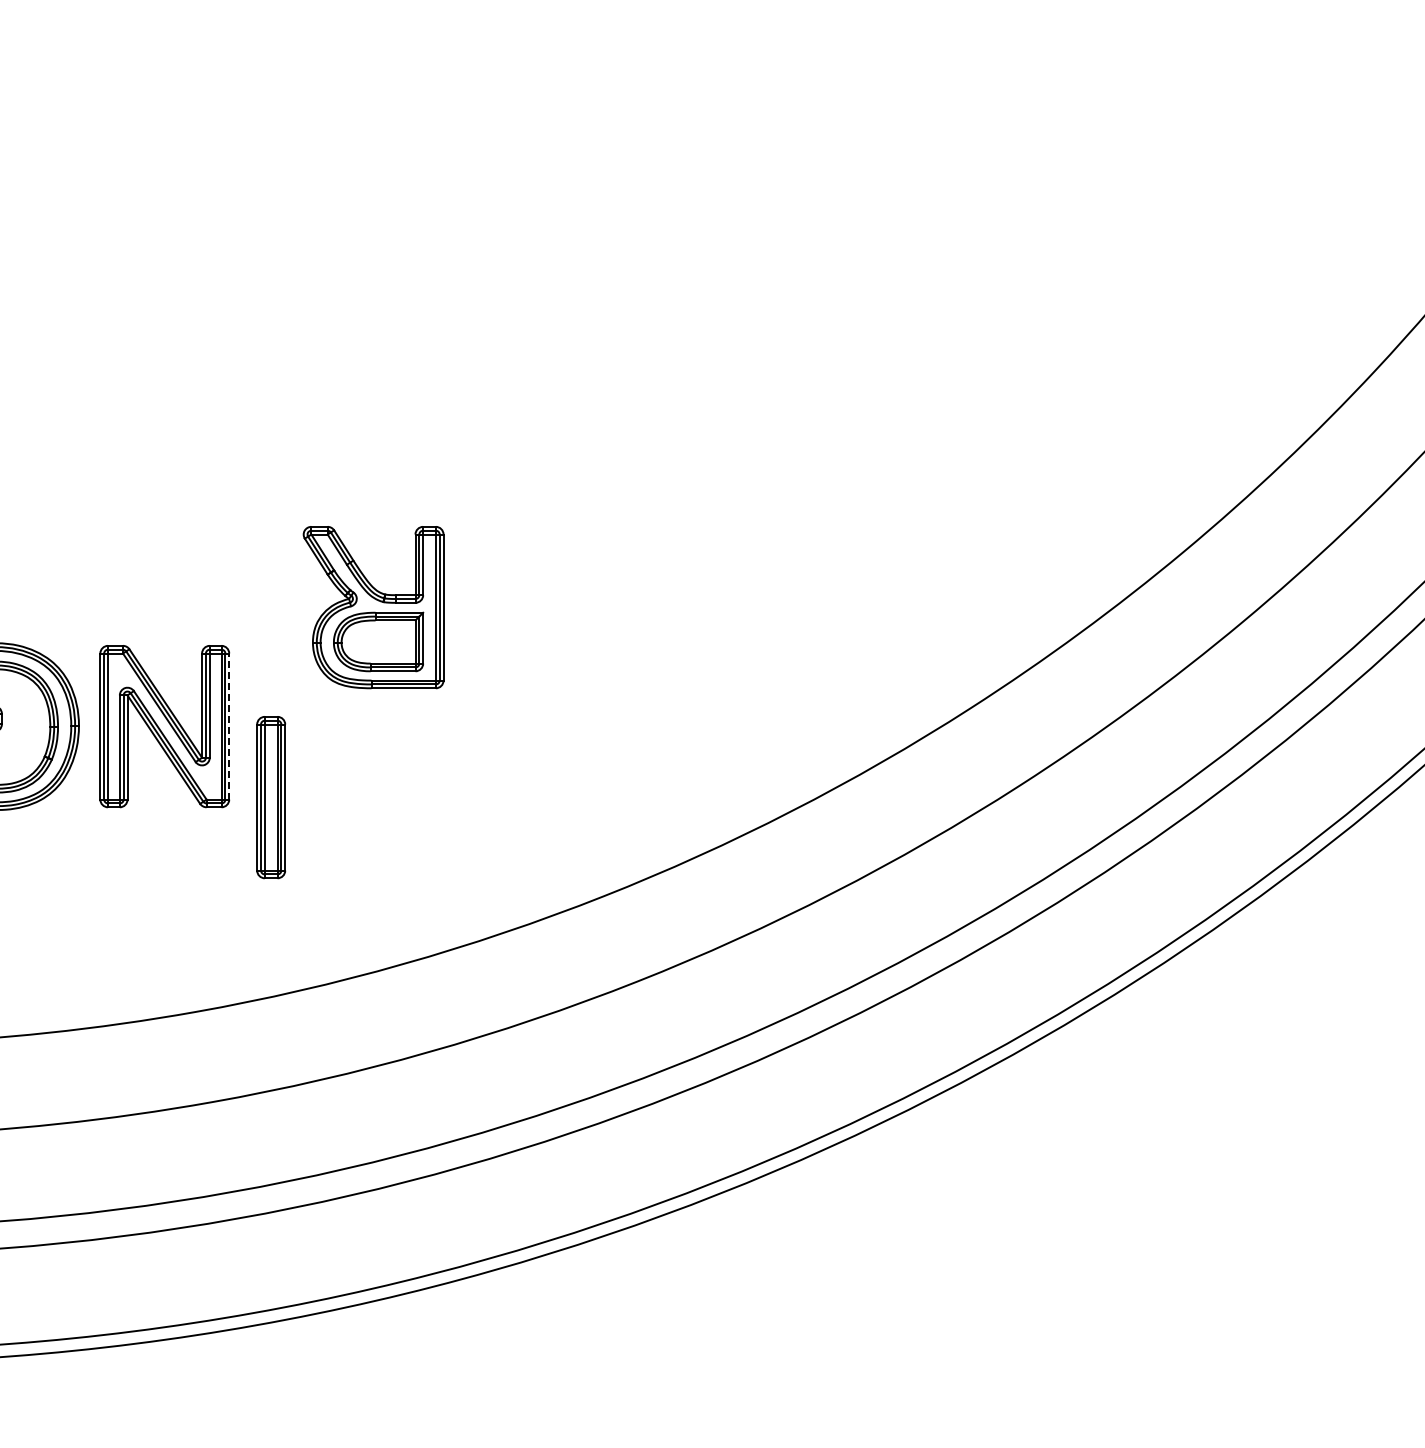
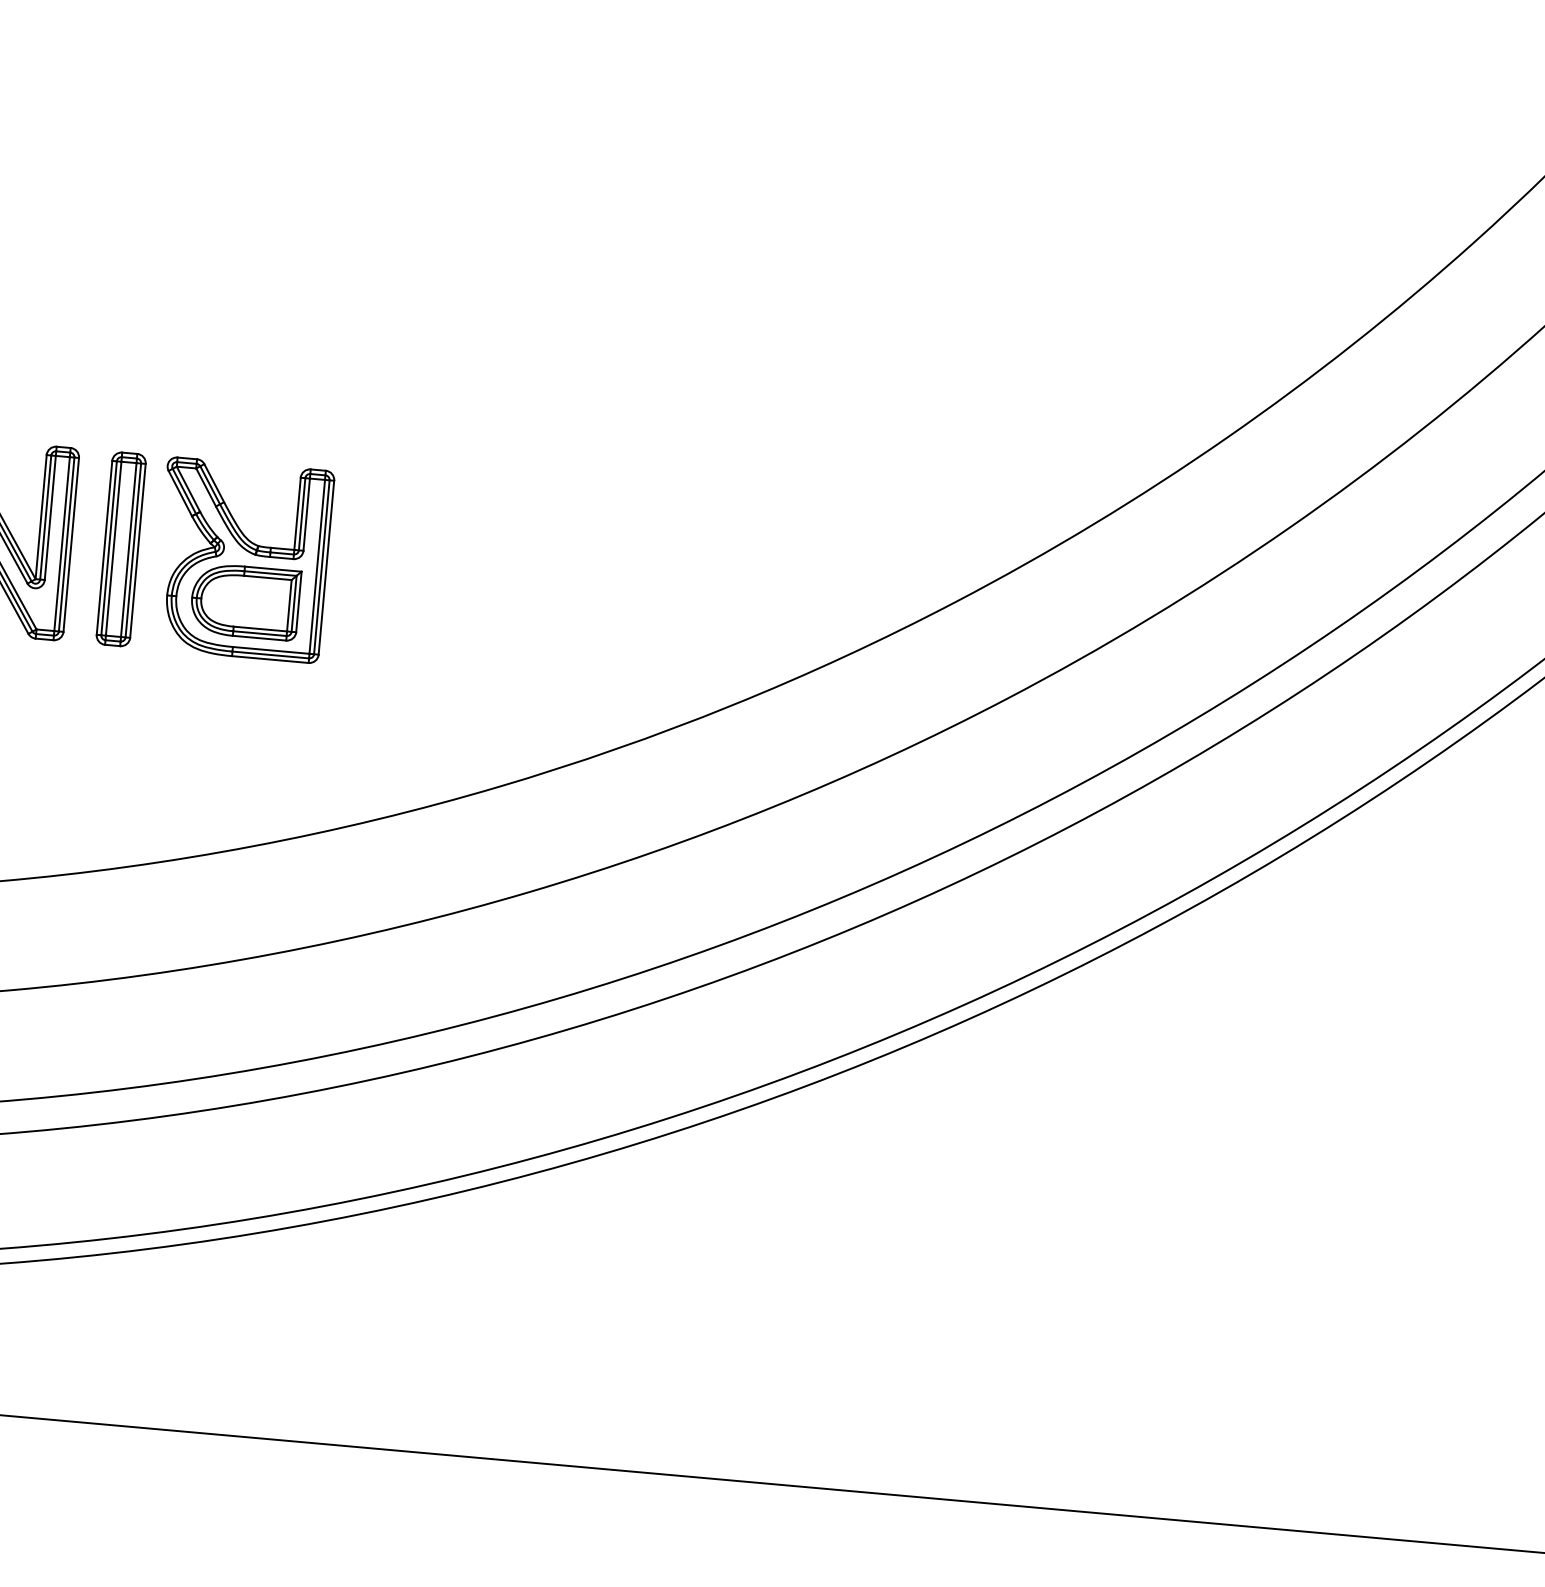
part: (373, 607) -> (243, 560), moved
line: (229, 726) -> (71, 544), dashed -> solid
part: (271, 797) -> (121, 549), moved

